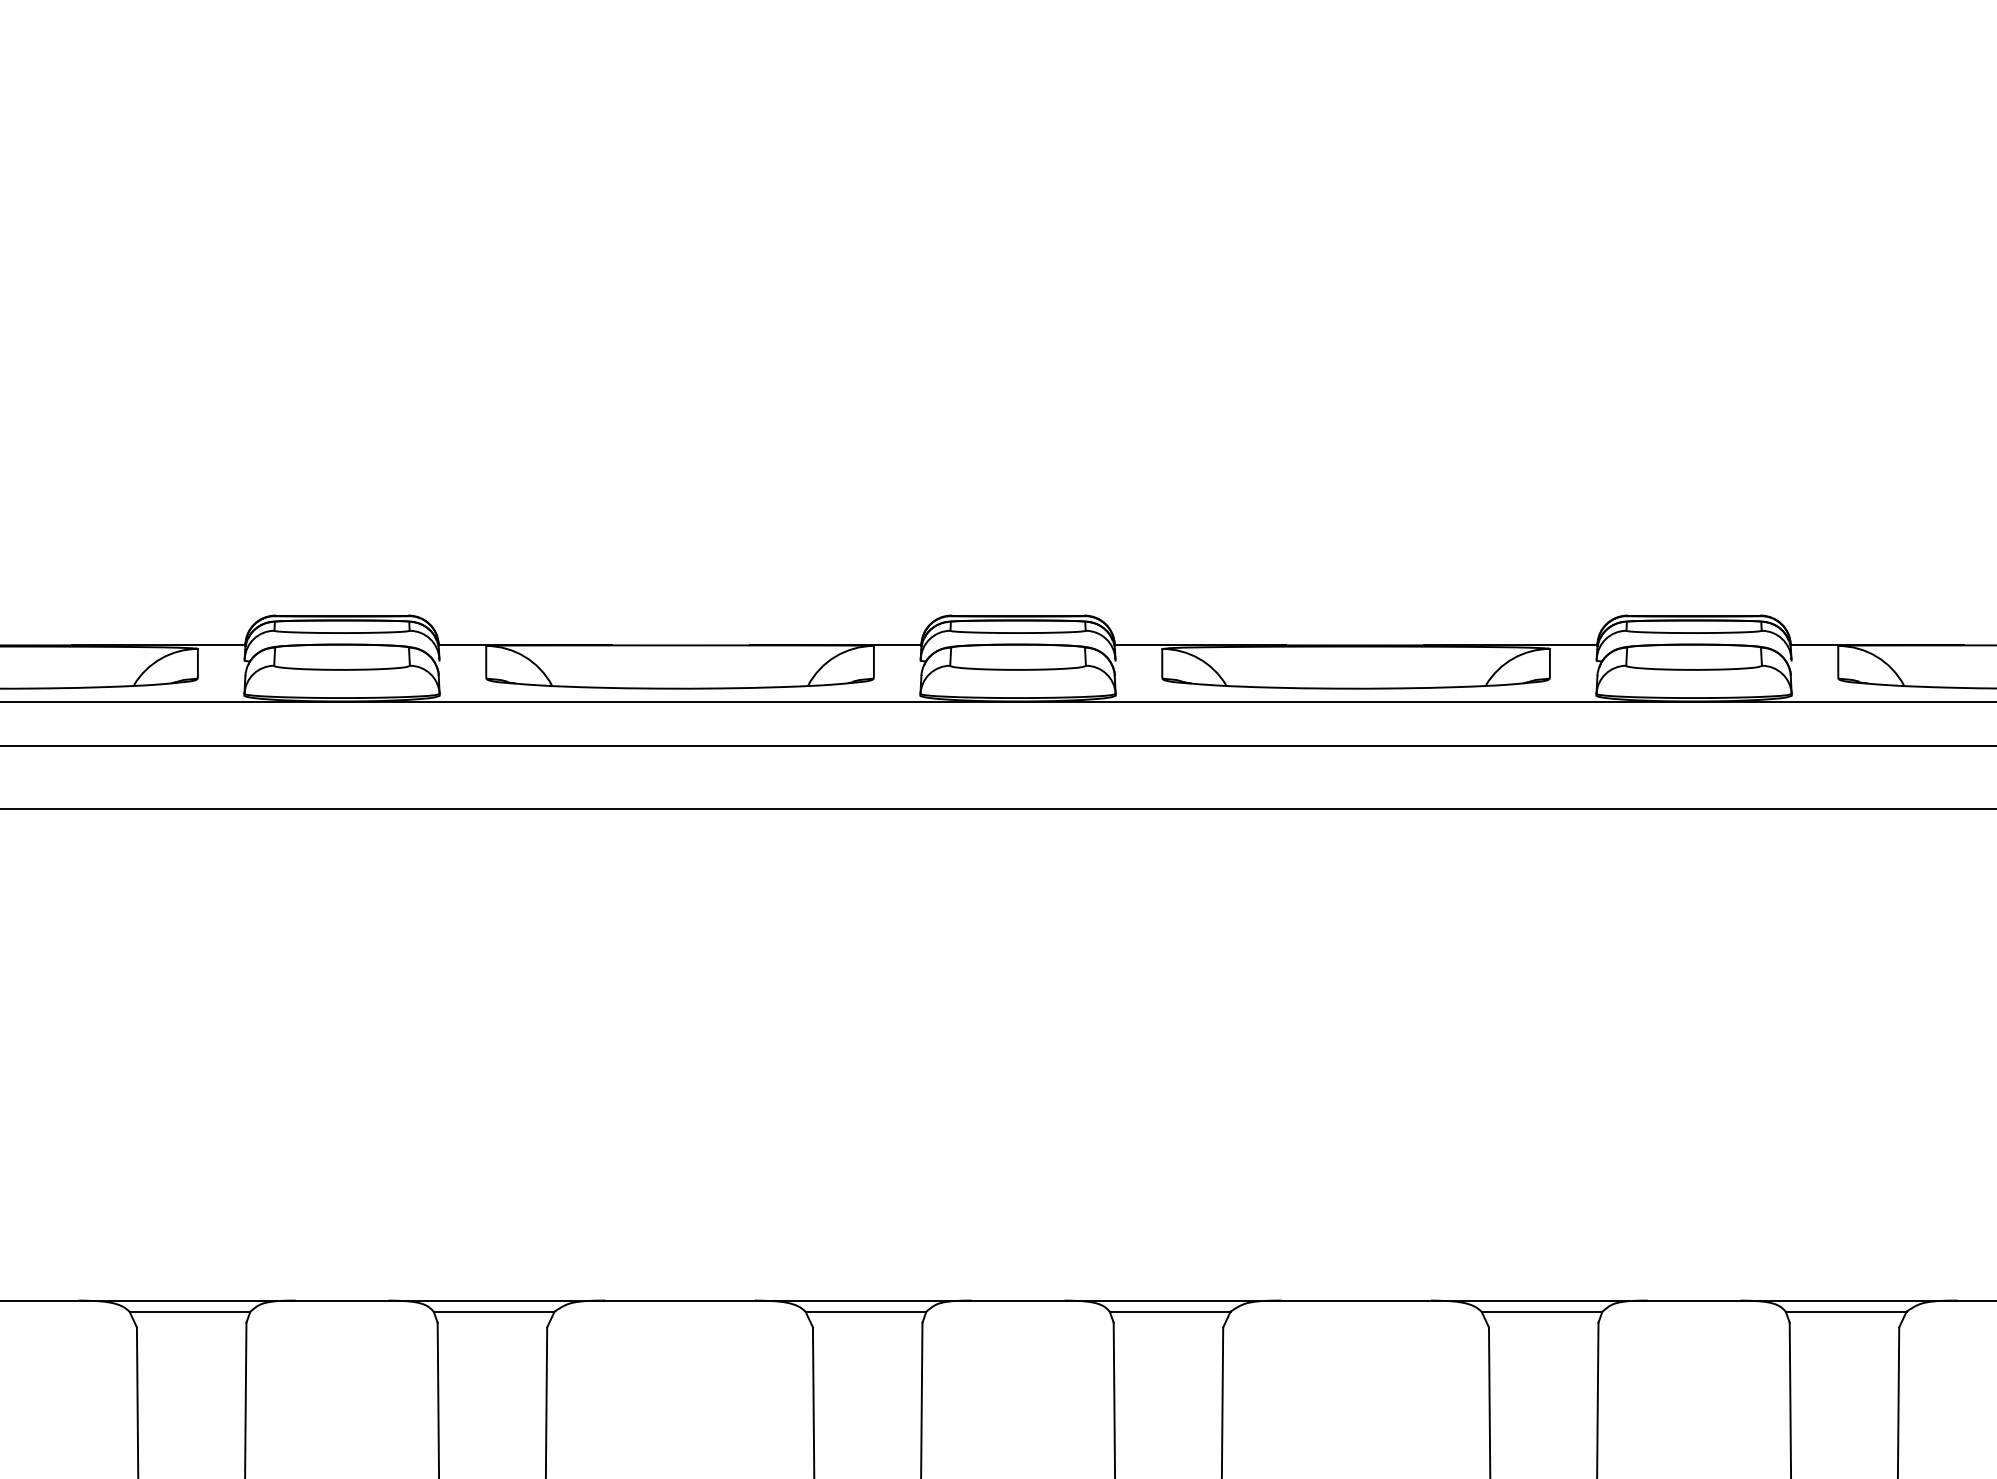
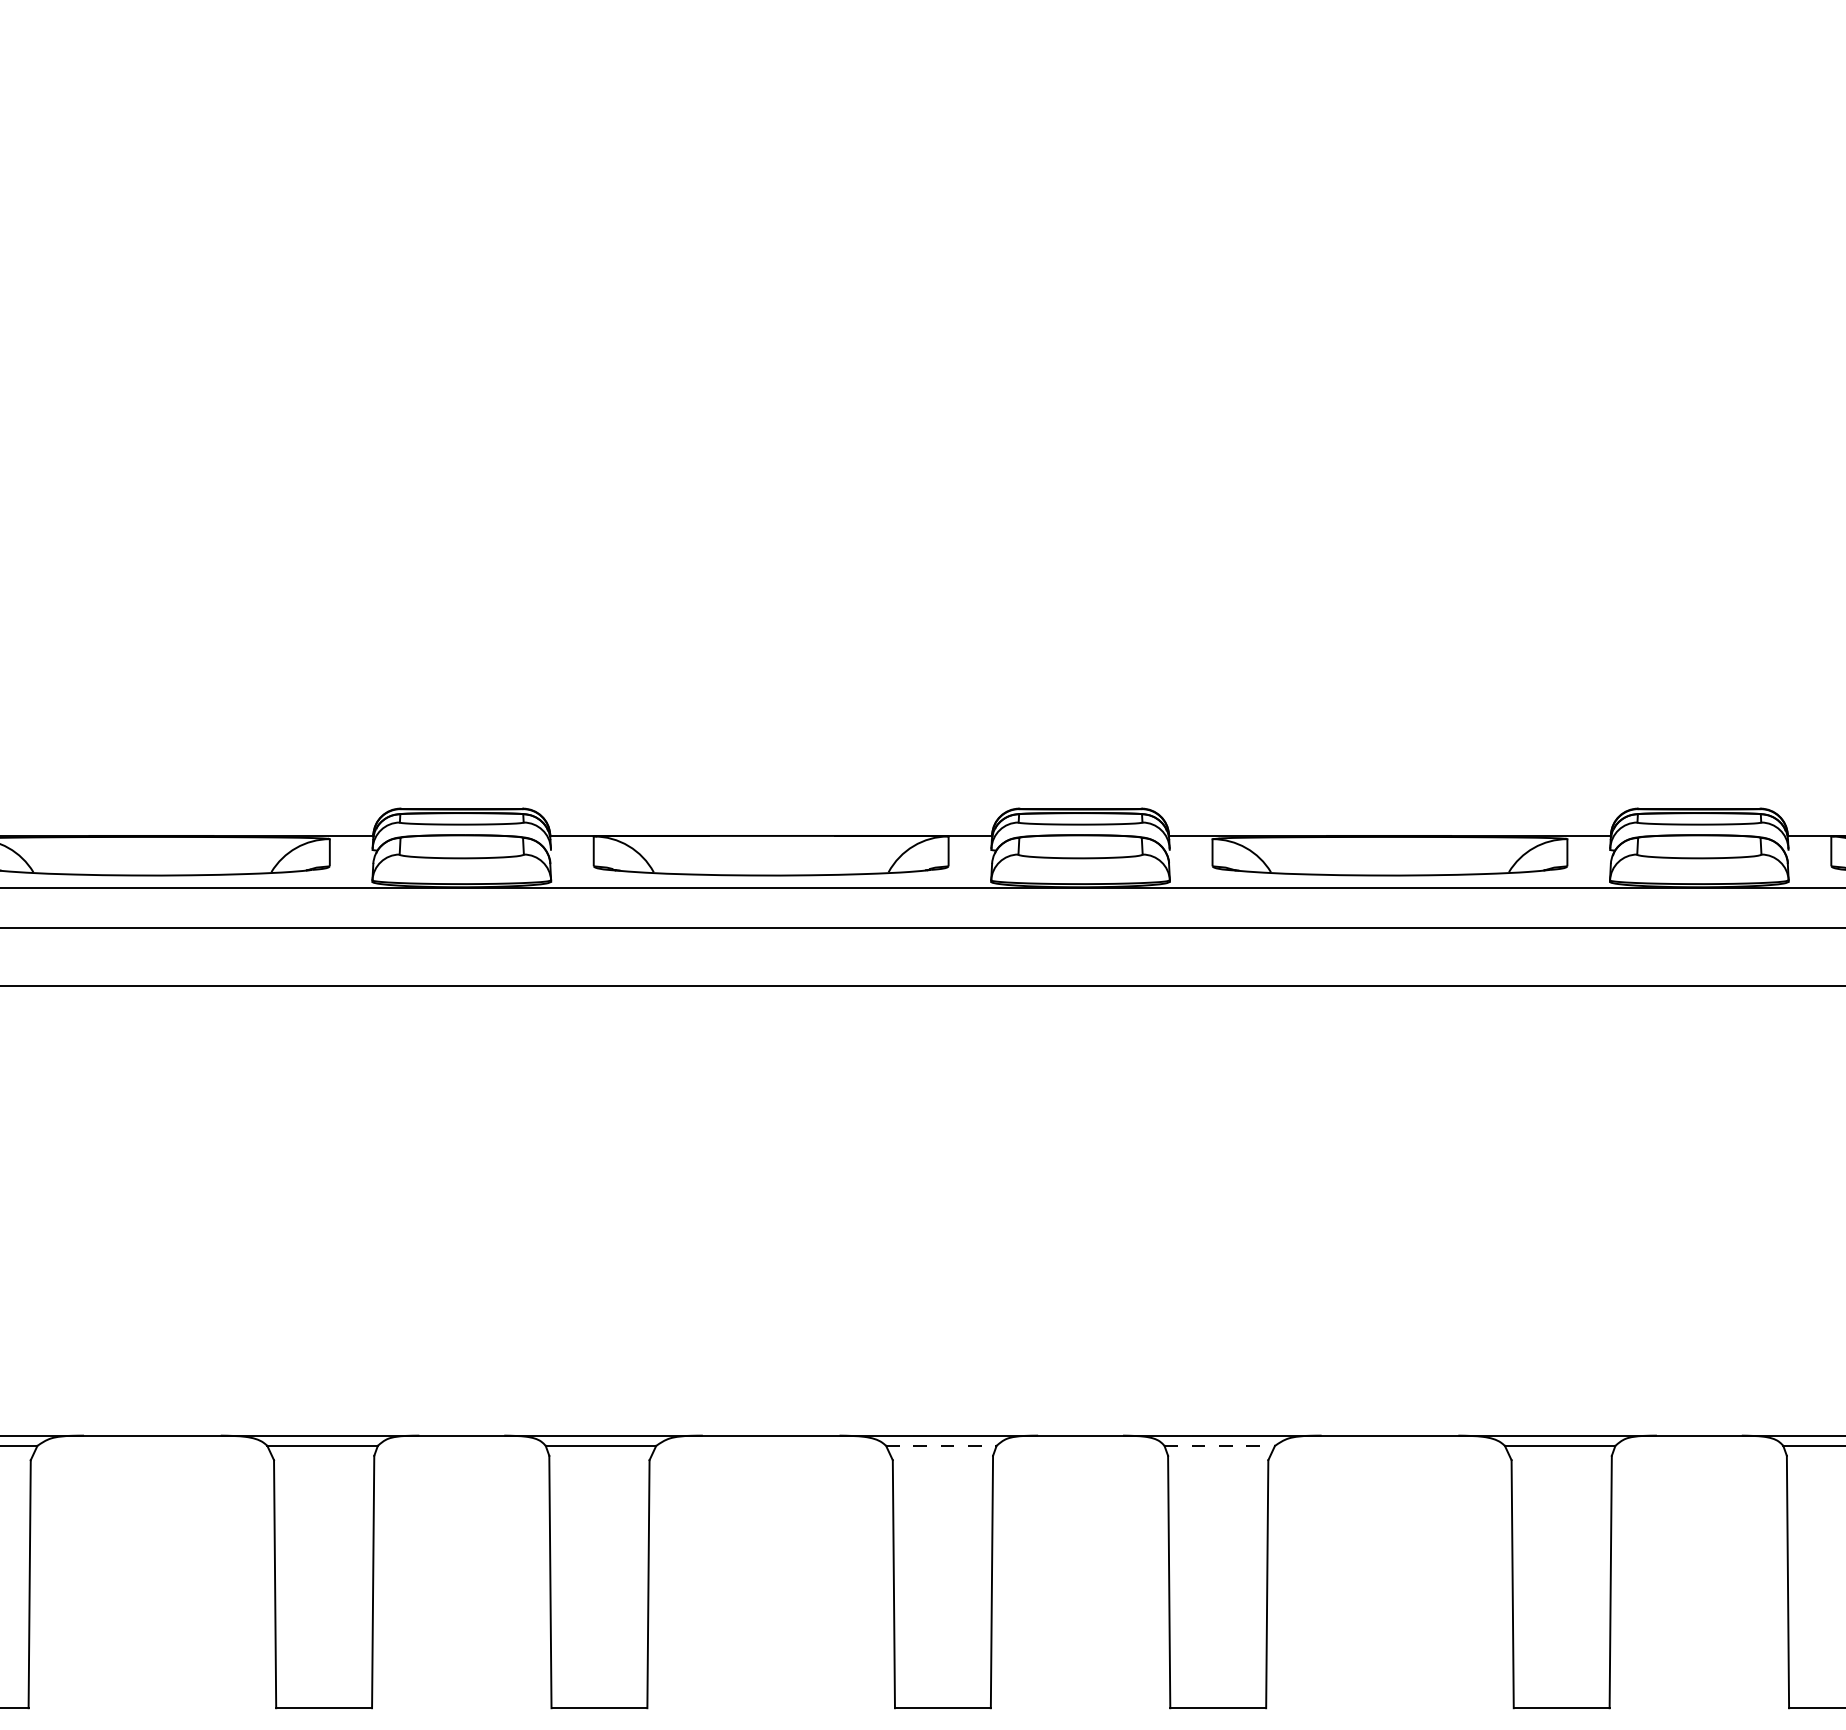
line: (866, 1311) -> (941, 1445), solid -> dashed
line: (1170, 1311) -> (1220, 1445), solid -> dashed

